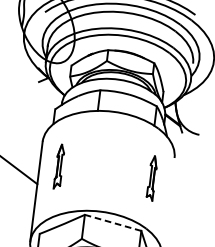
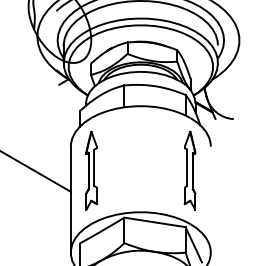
part: (59, 166) -> (91, 170), size x1.67
part: (151, 178) -> (189, 170), size x1.67
line: (113, 223) -> (155, 222), dashed -> solid

